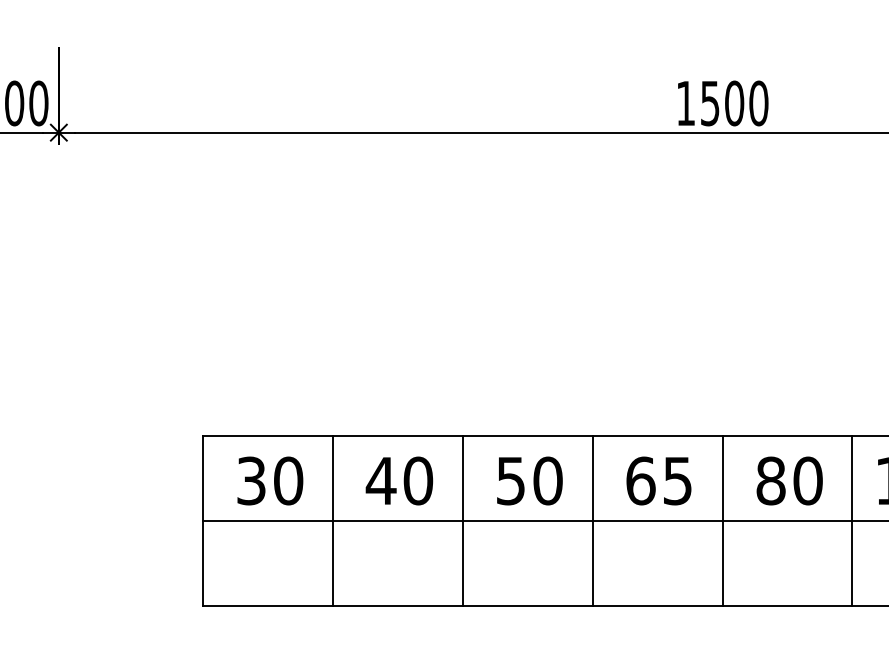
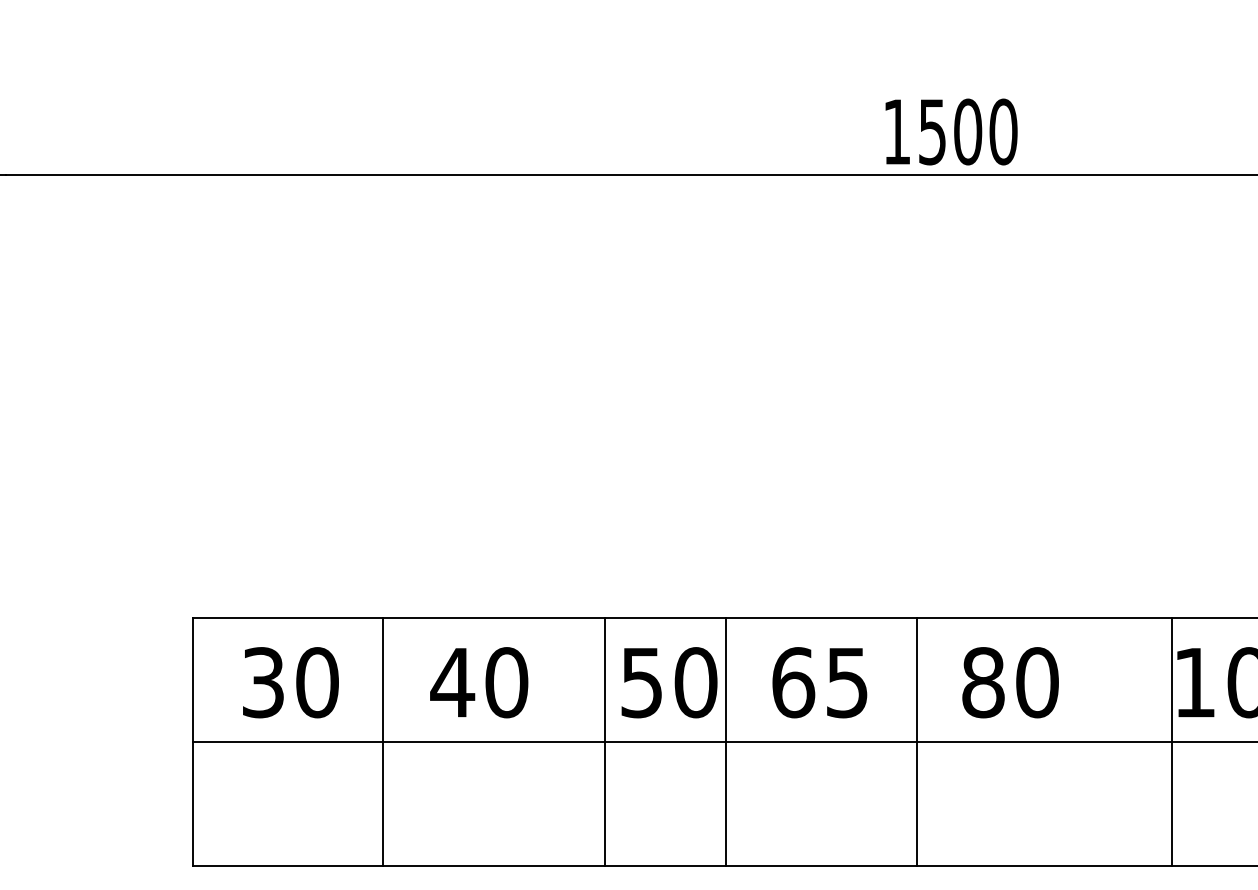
text: (658, 480) -> (819, 681), moved
text: (789, 480) -> (1010, 681), moved
line: (462, 521) -> (604, 741), moved
line: (592, 521) -> (725, 741), moved
line: (722, 521) -> (916, 741), moved
line: (852, 521) -> (1172, 741), moved

